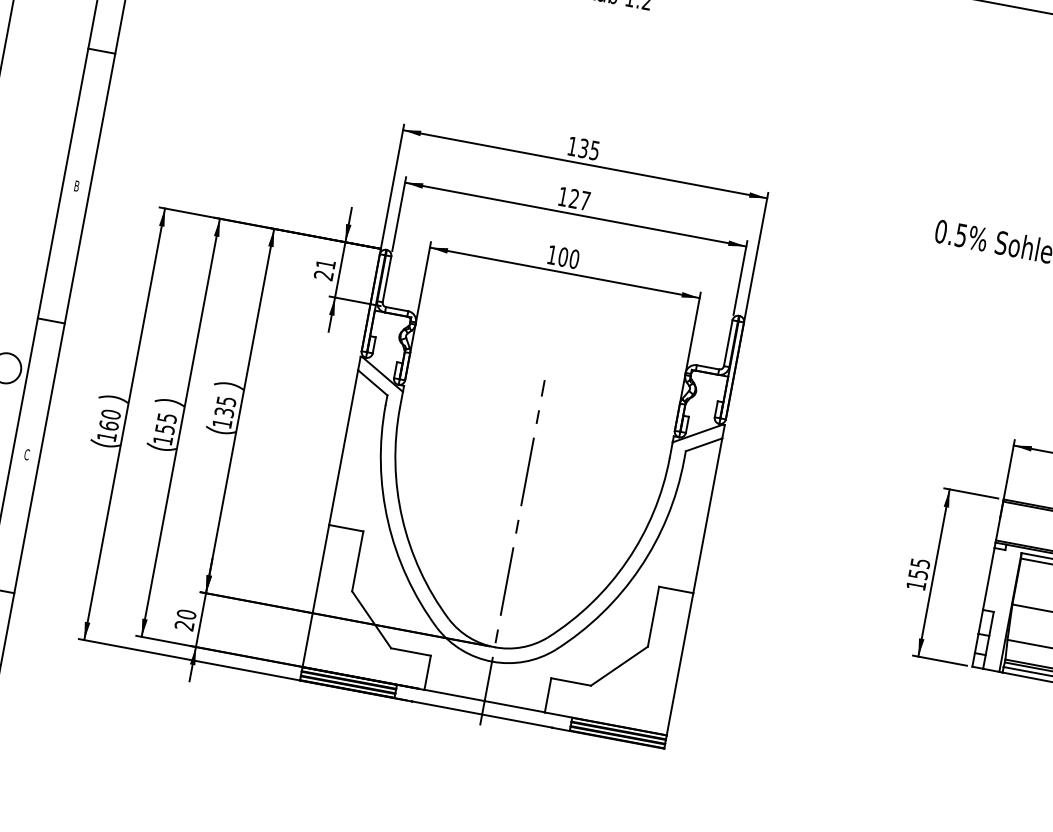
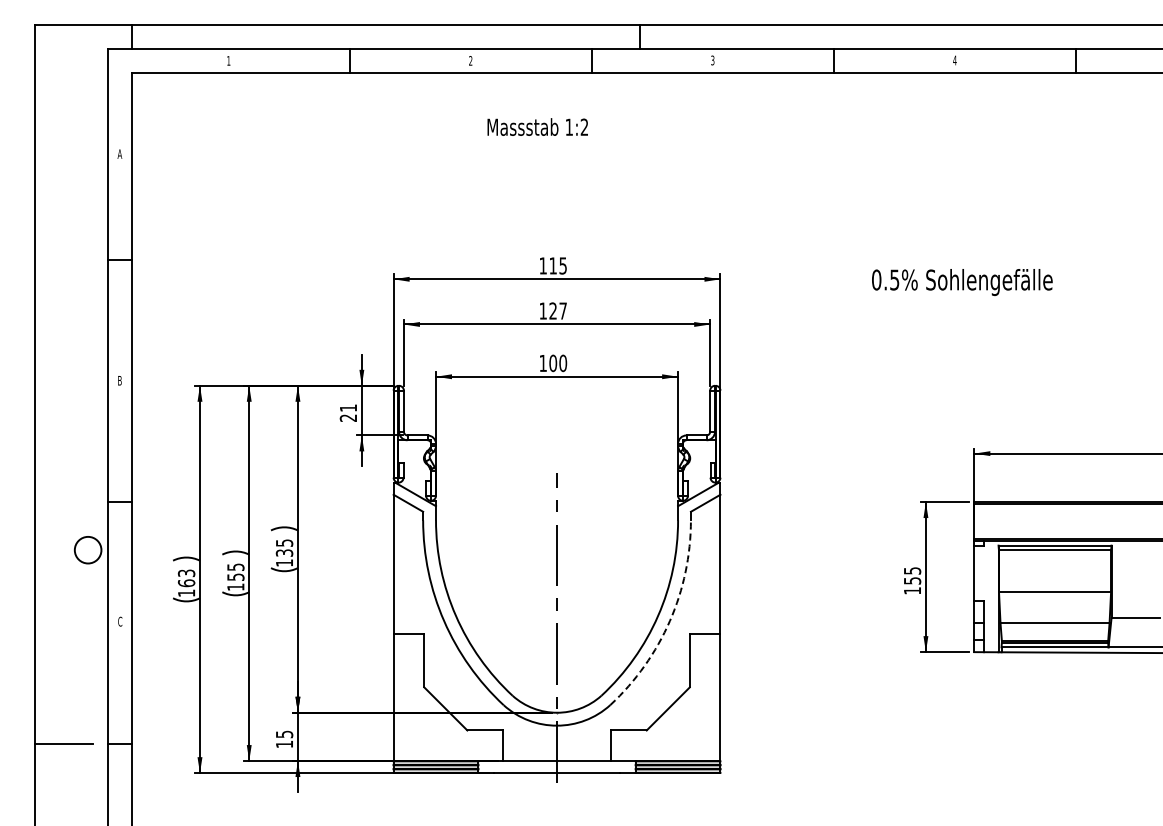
text: (582, 147) -> (552, 265), 135 -> 115
text: (110, 414) -> (186, 573), 160 -> 163
arc: (639, 569) -> (669, 621), solid -> dashed
text: (185, 620) -> (284, 739), 20 -> 15

